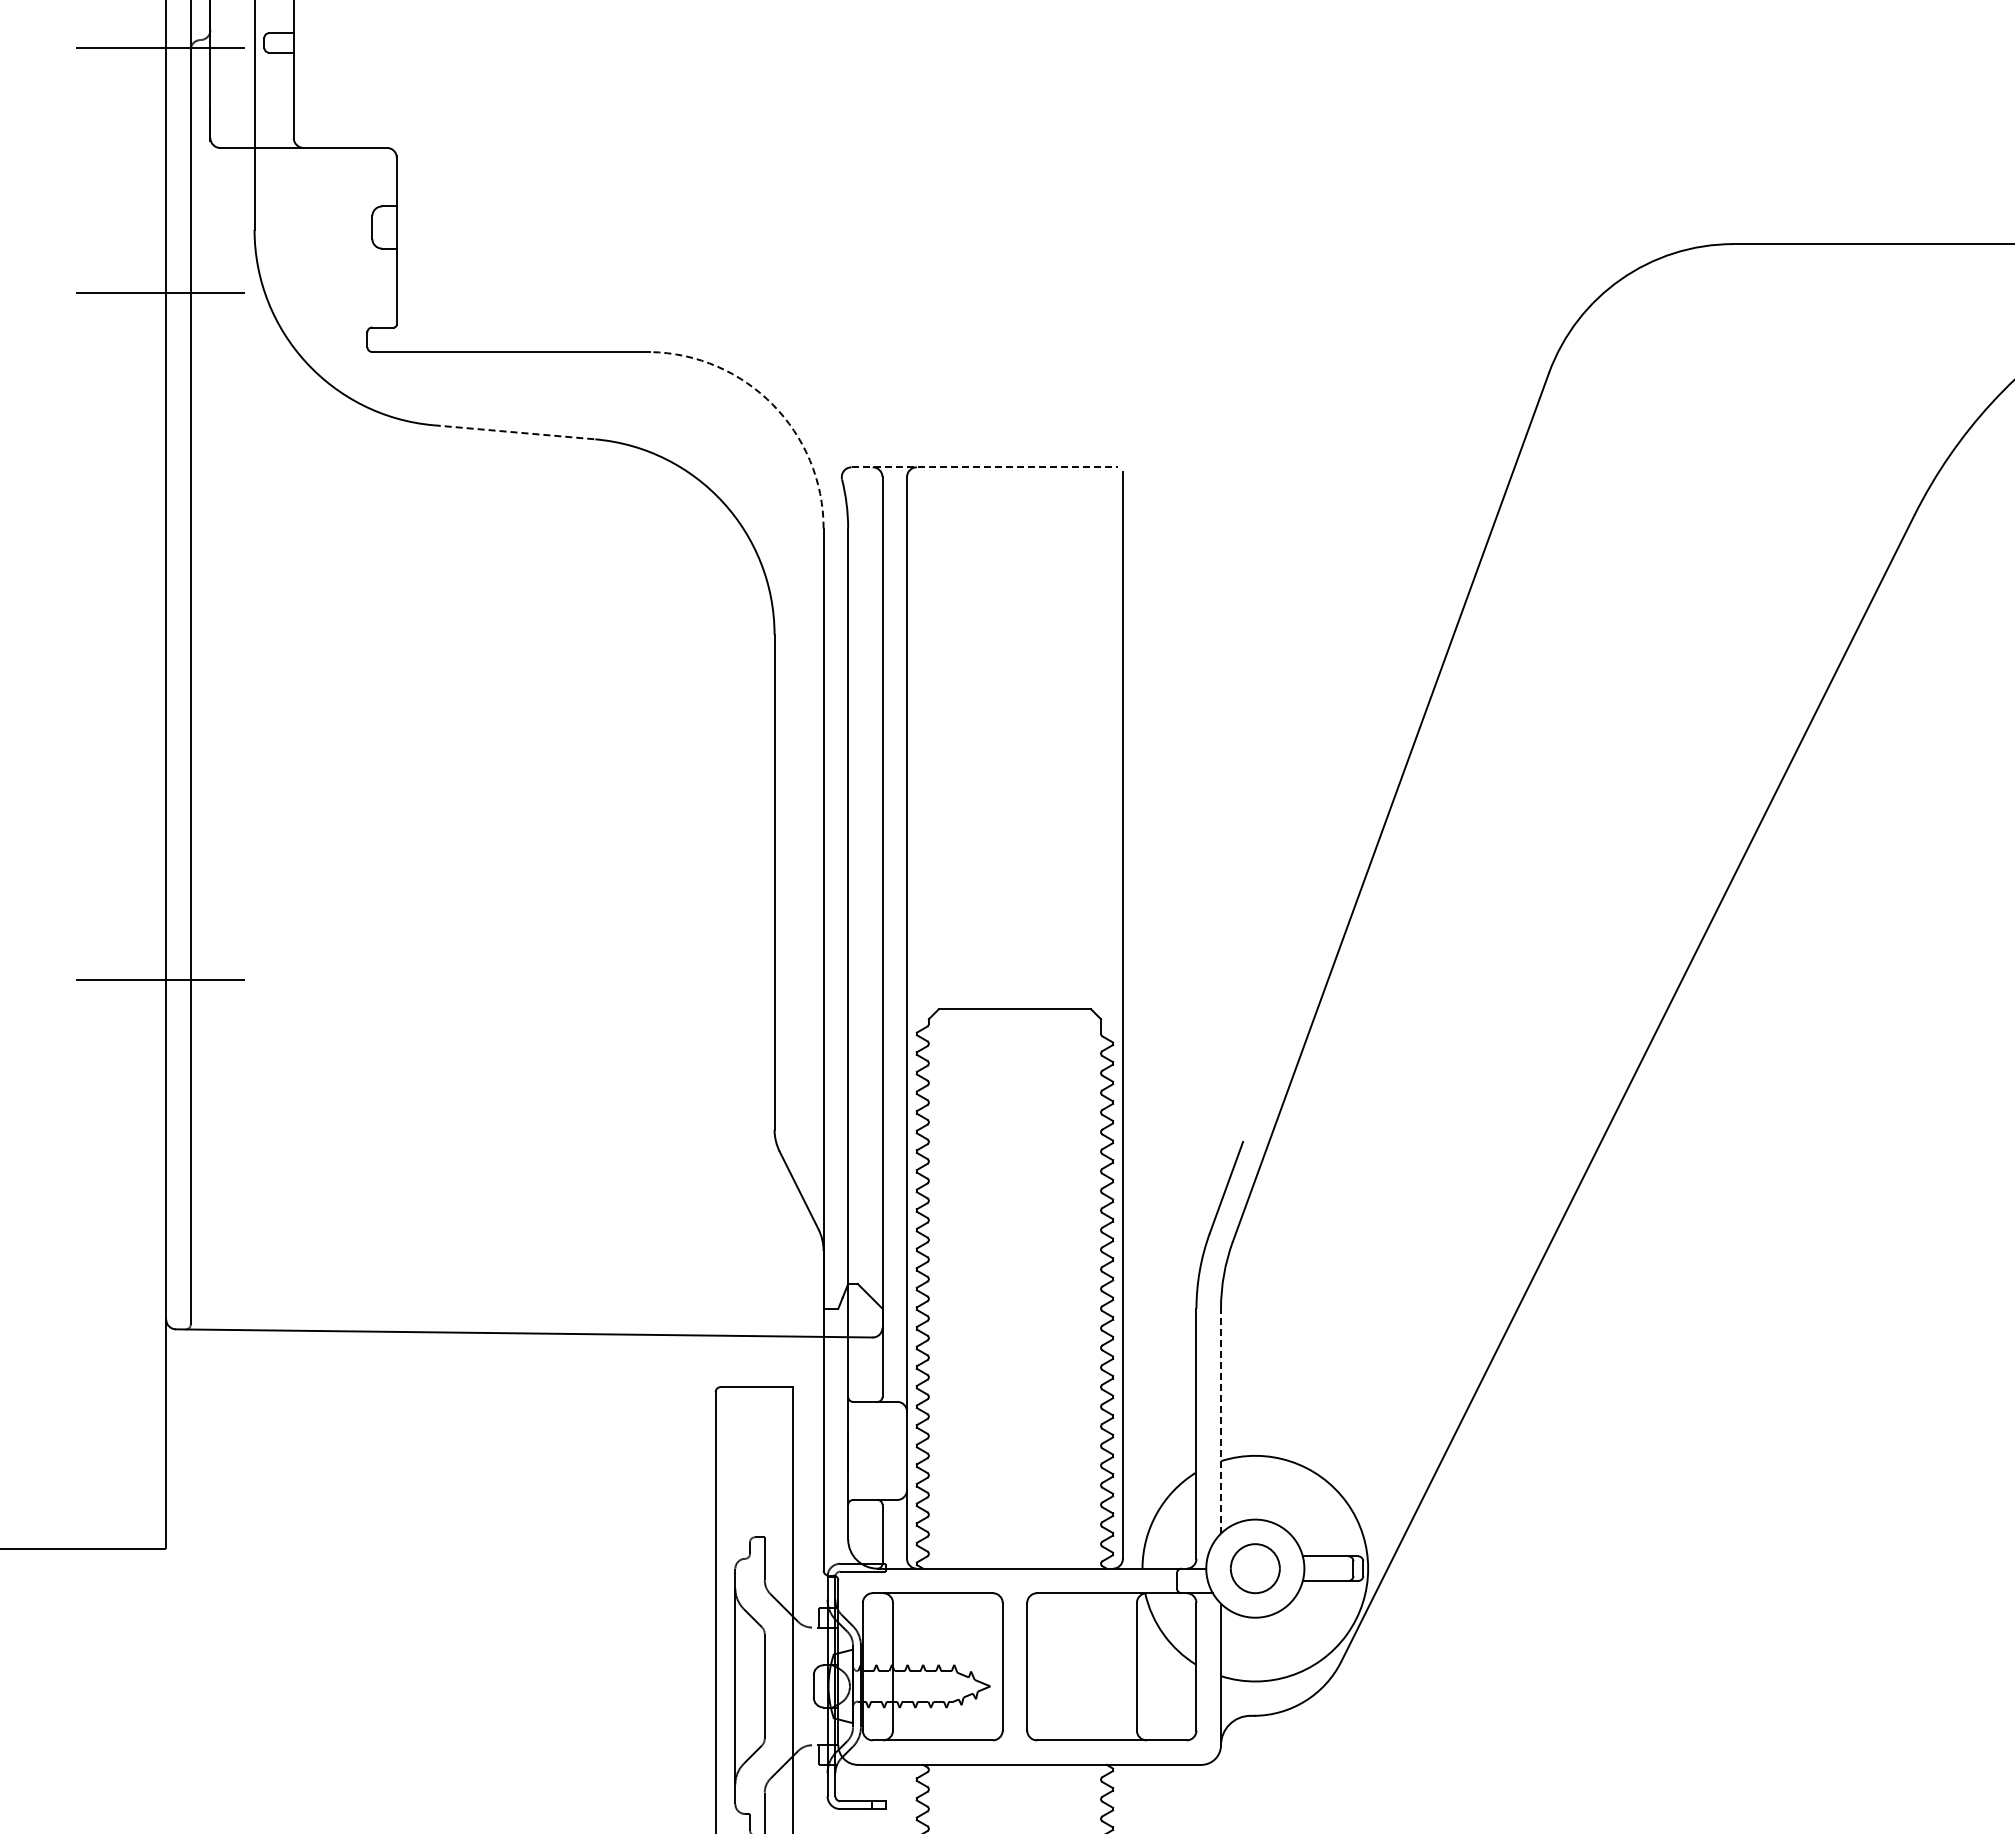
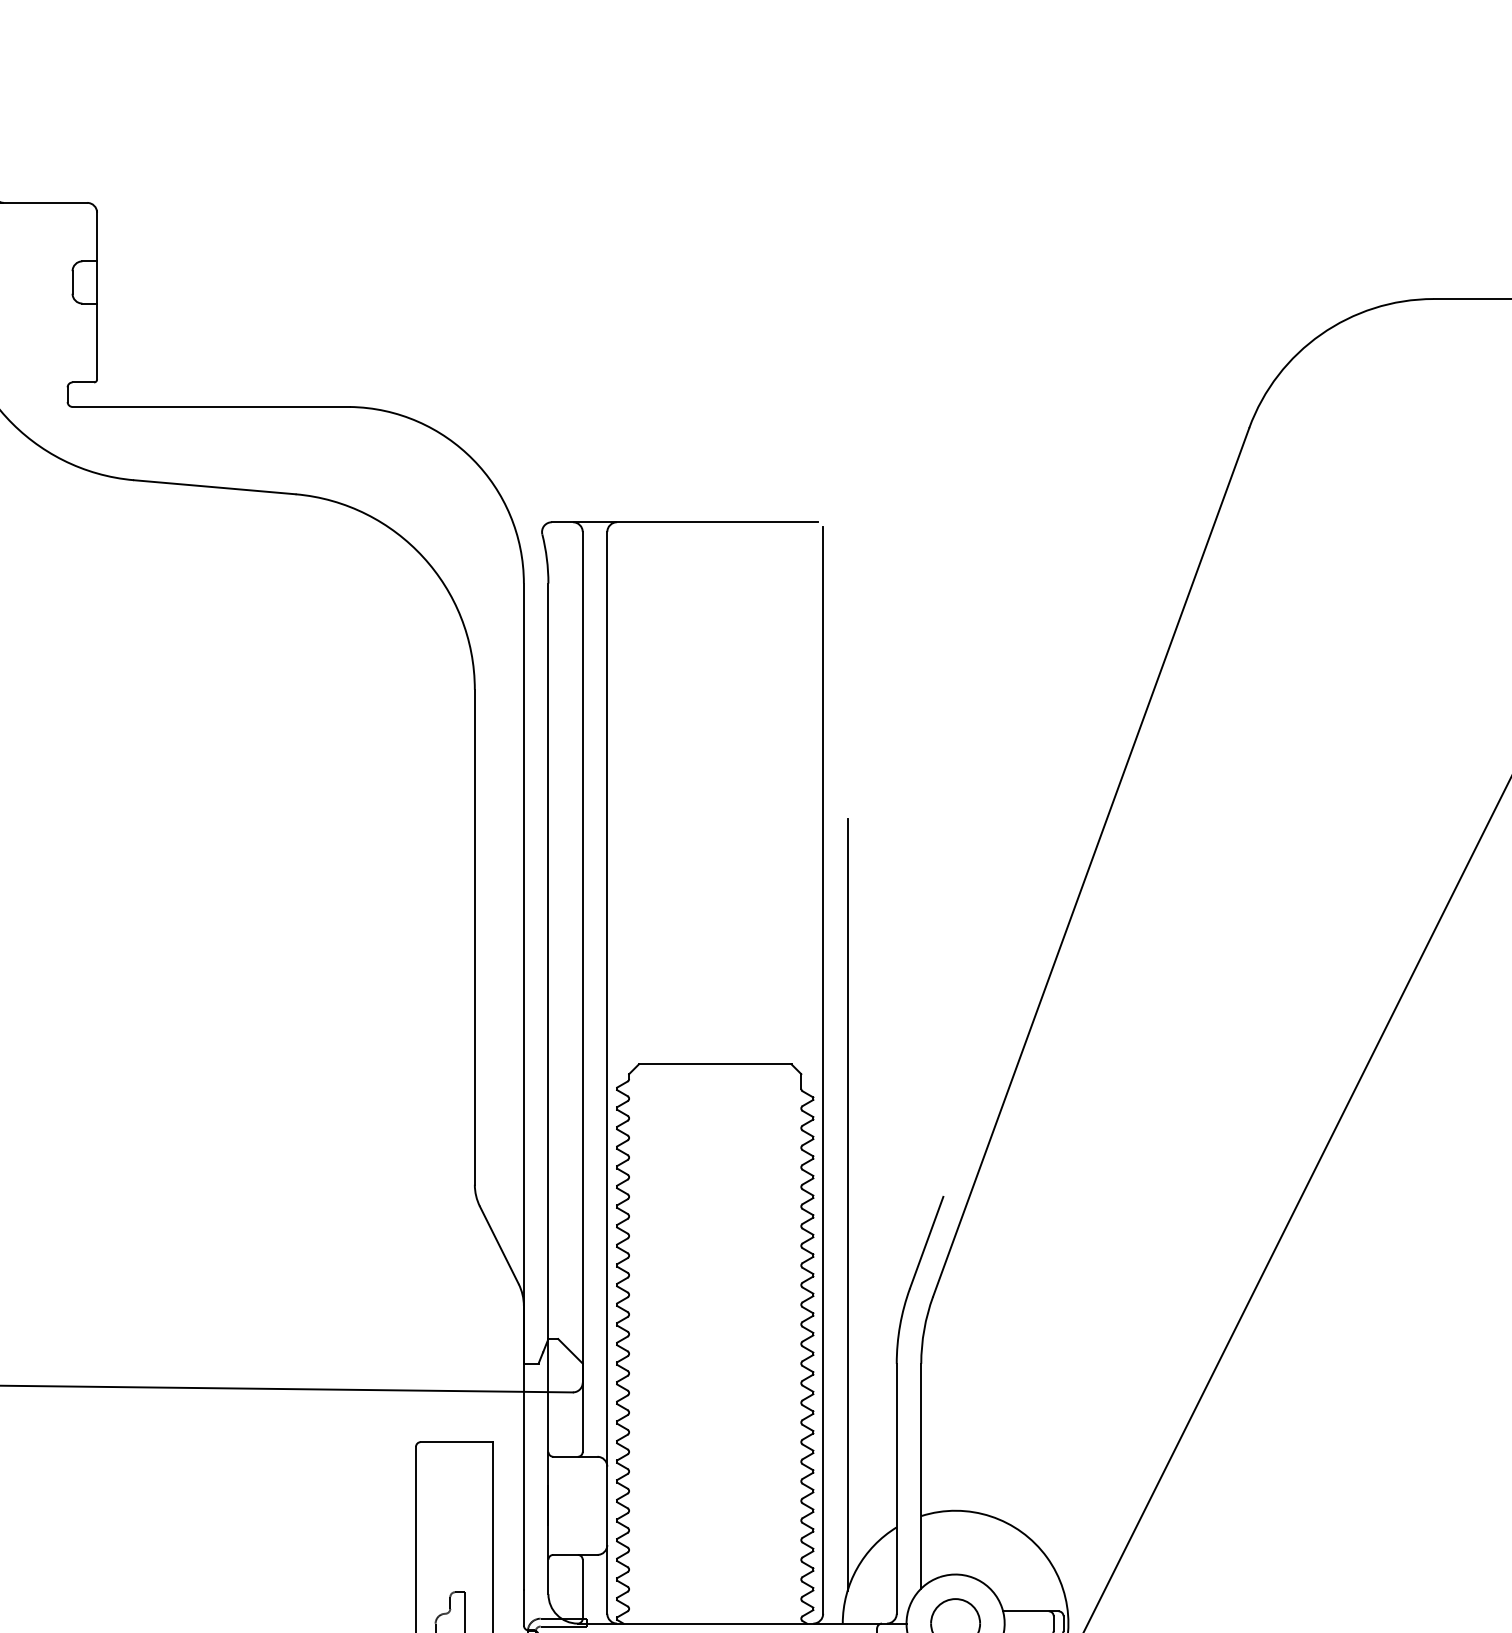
arc: (772, 404) -> (472, 459), dashed -> solid
line: (515, 432) -> (215, 487), dashed -> solid
line: (985, 467) -> (685, 522), dashed -> solid
line: (1147, 1149) -> (847, 1204), added
line: (1221, 1420) -> (921, 1475), dashed -> solid

